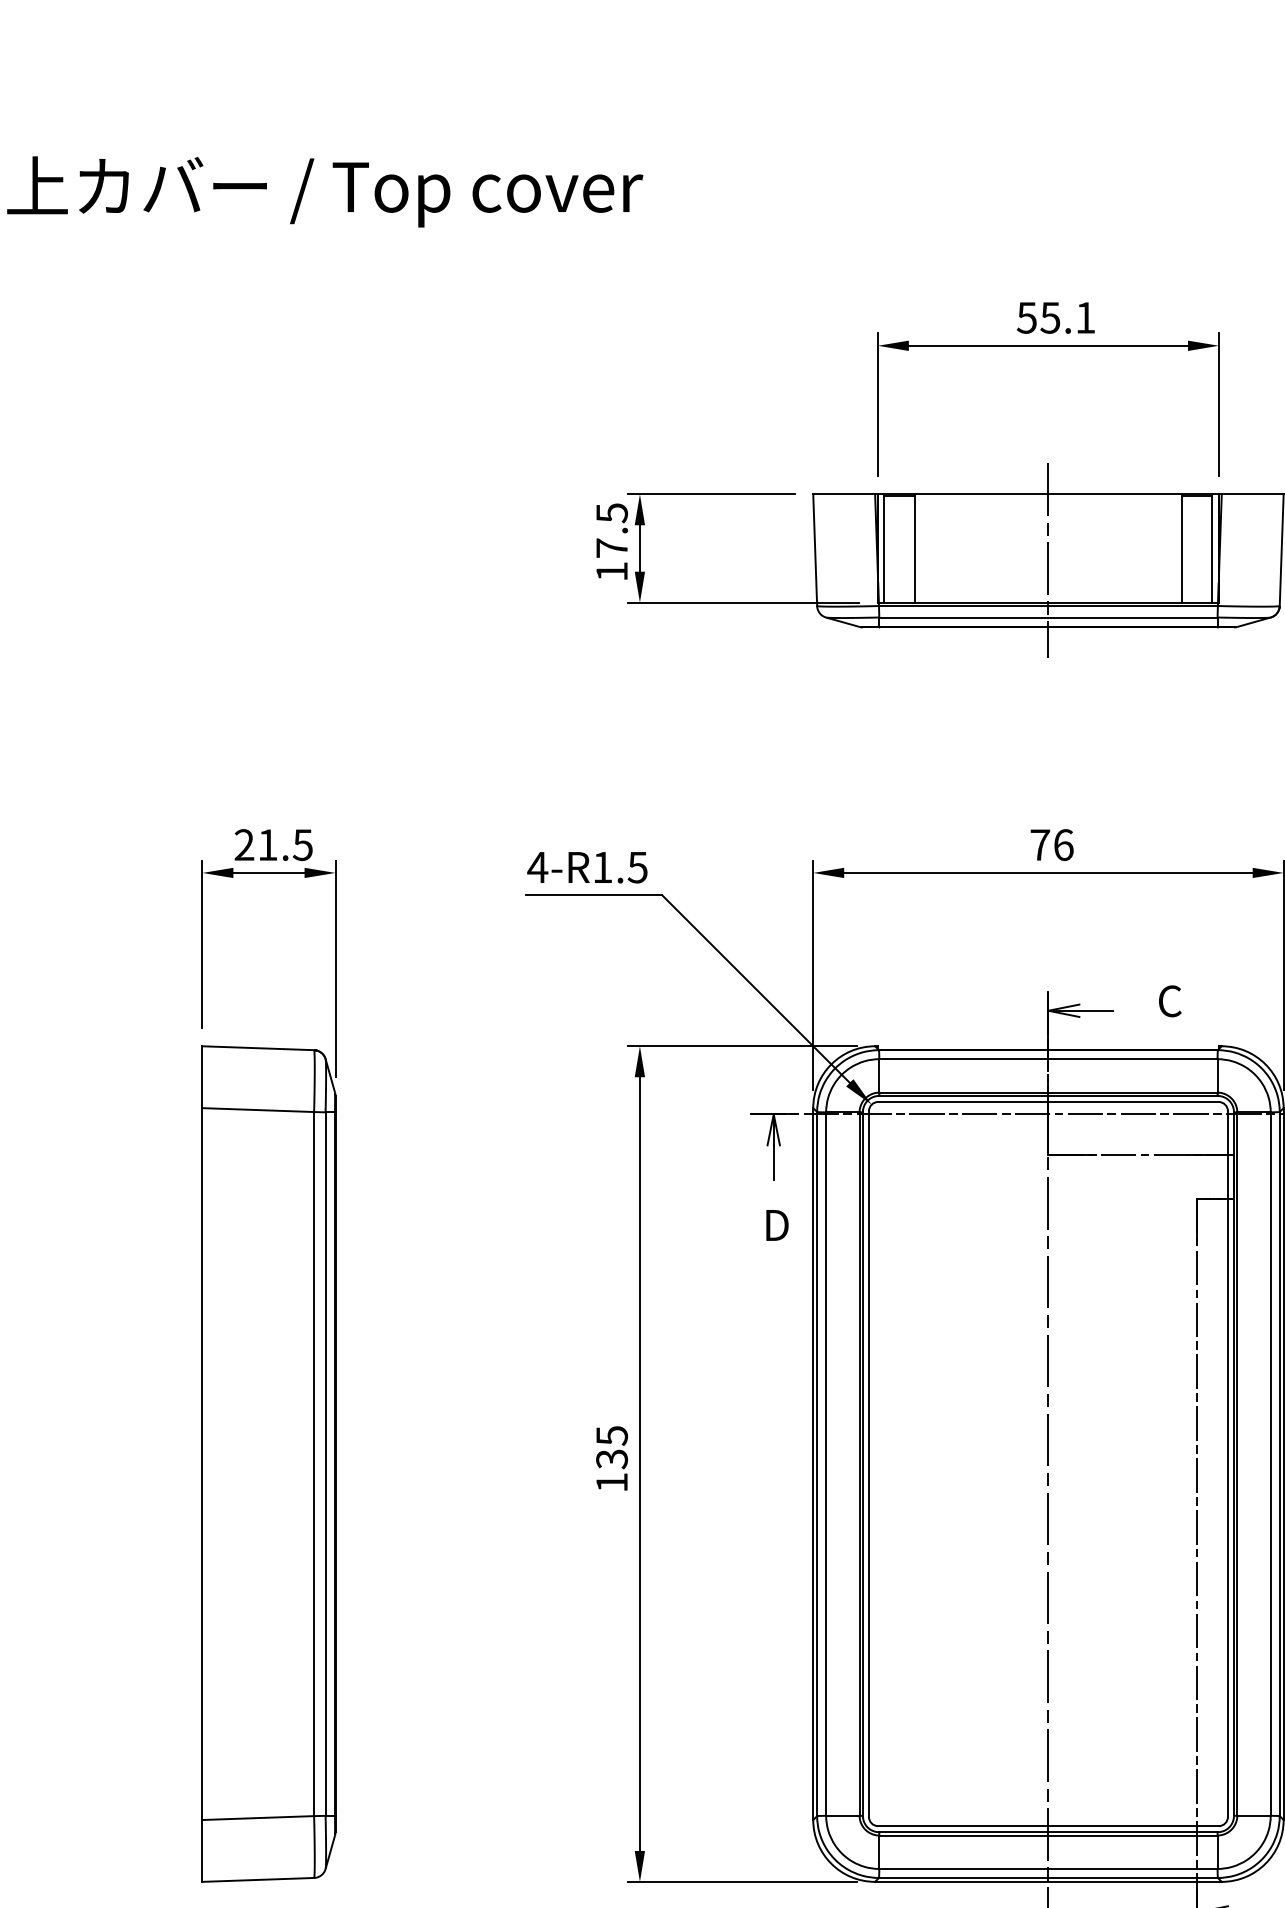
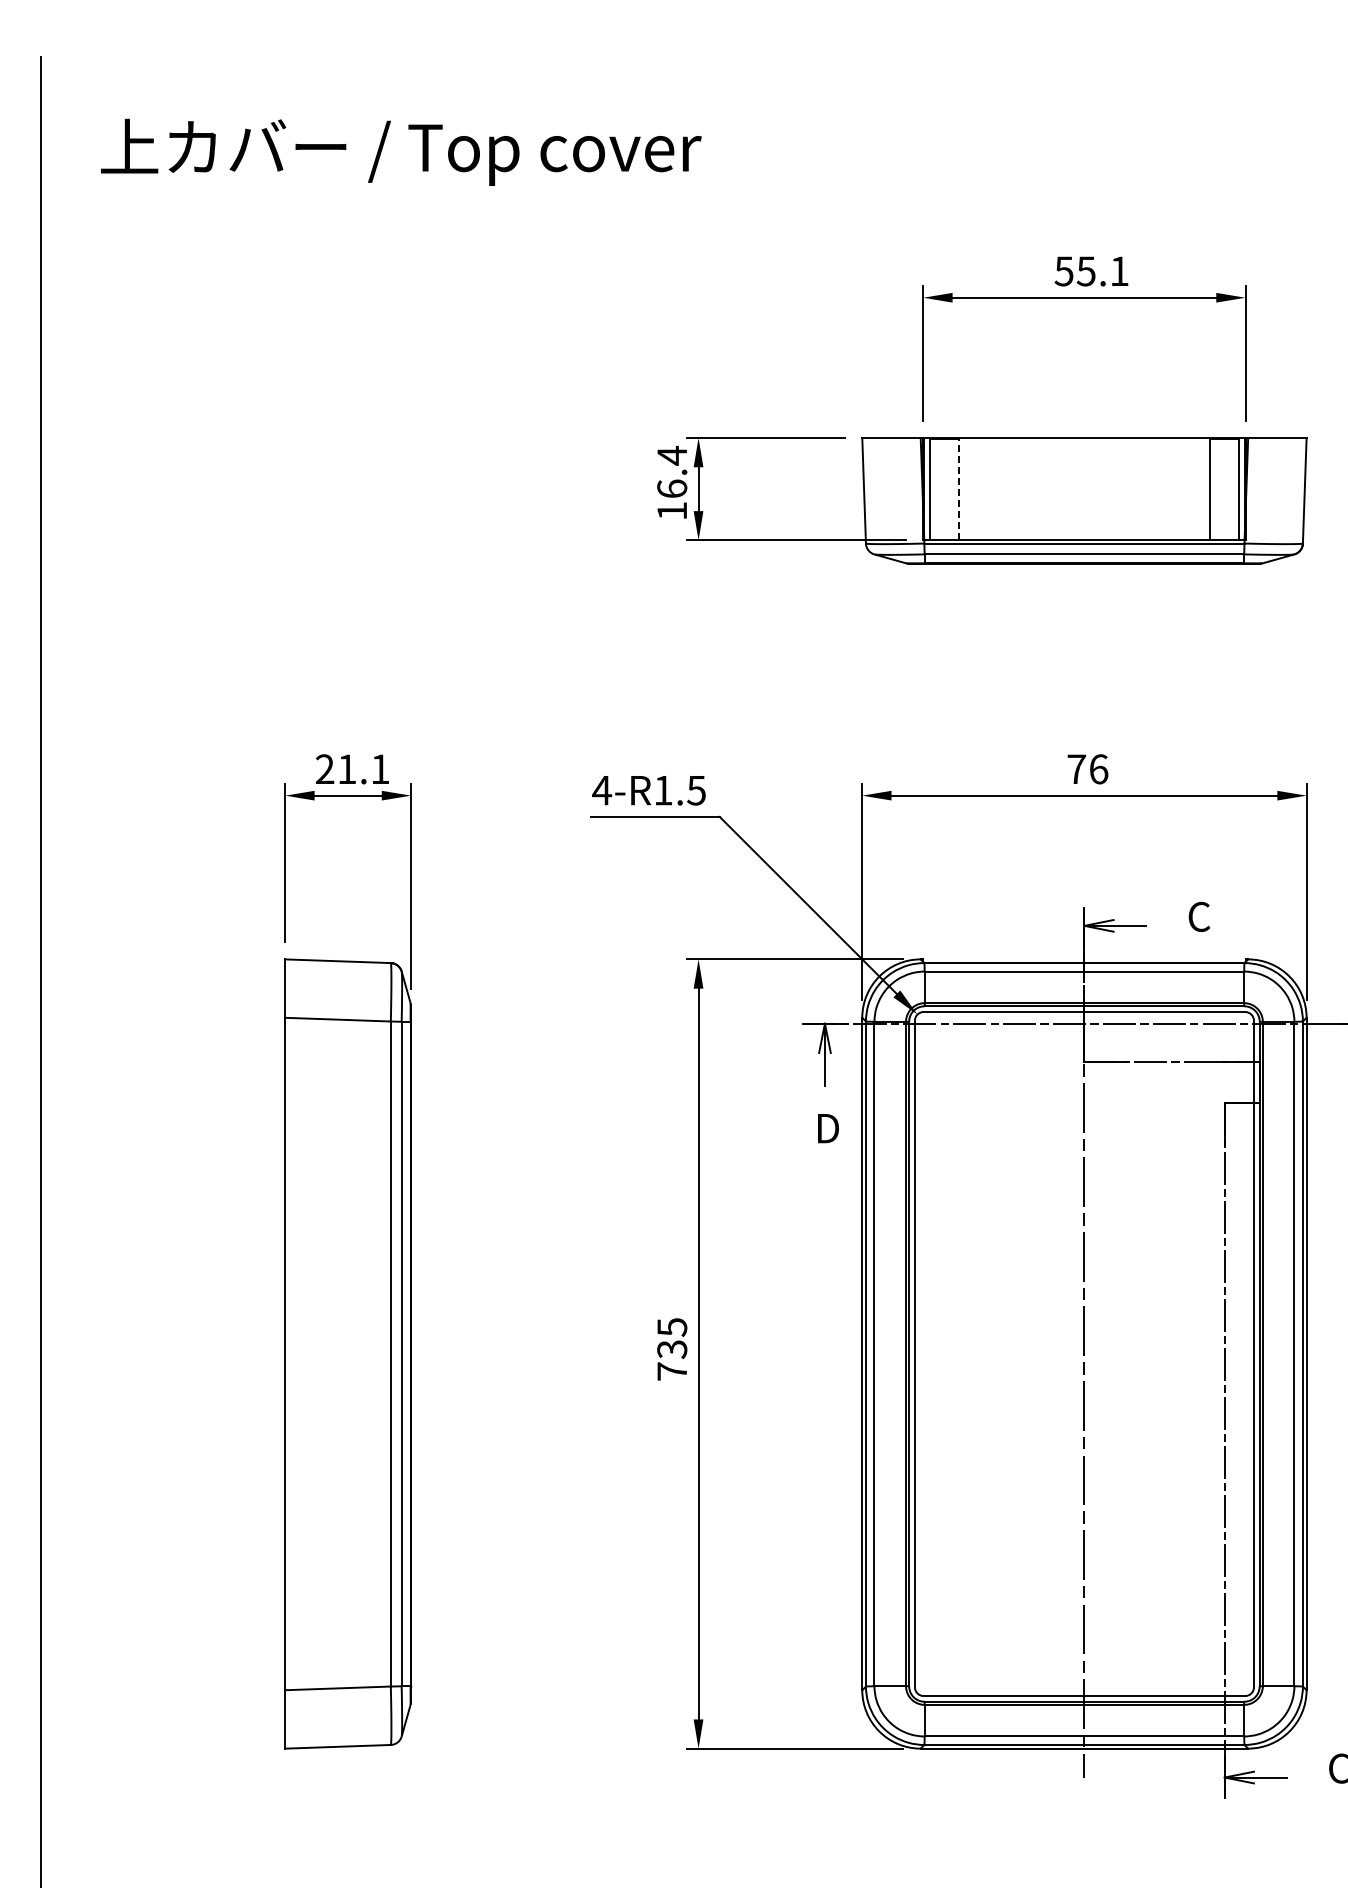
text: (612, 529) -> (672, 471), 17.5 -> 16.4
line: (915, 548) -> (958, 489), solid -> dashed
line: (1048, 560) -> (1084, 500), removed
text: (302, 845) -> (379, 769), 21.5 -> 21.1
text: (611, 1482) -> (671, 1371), 135 -> 735

